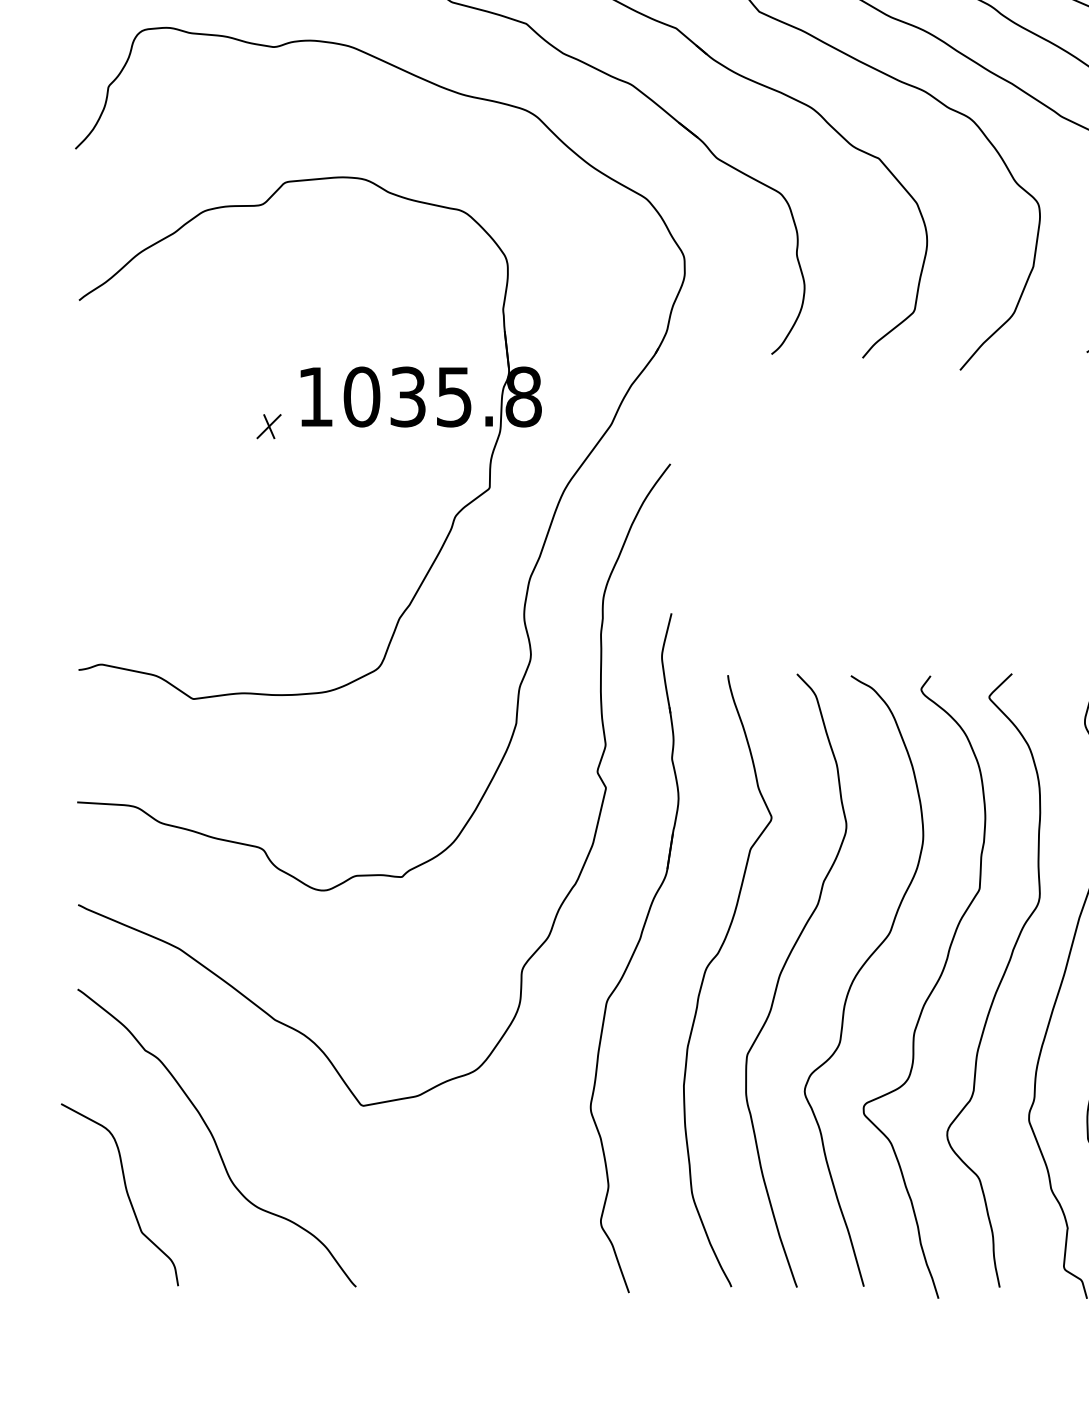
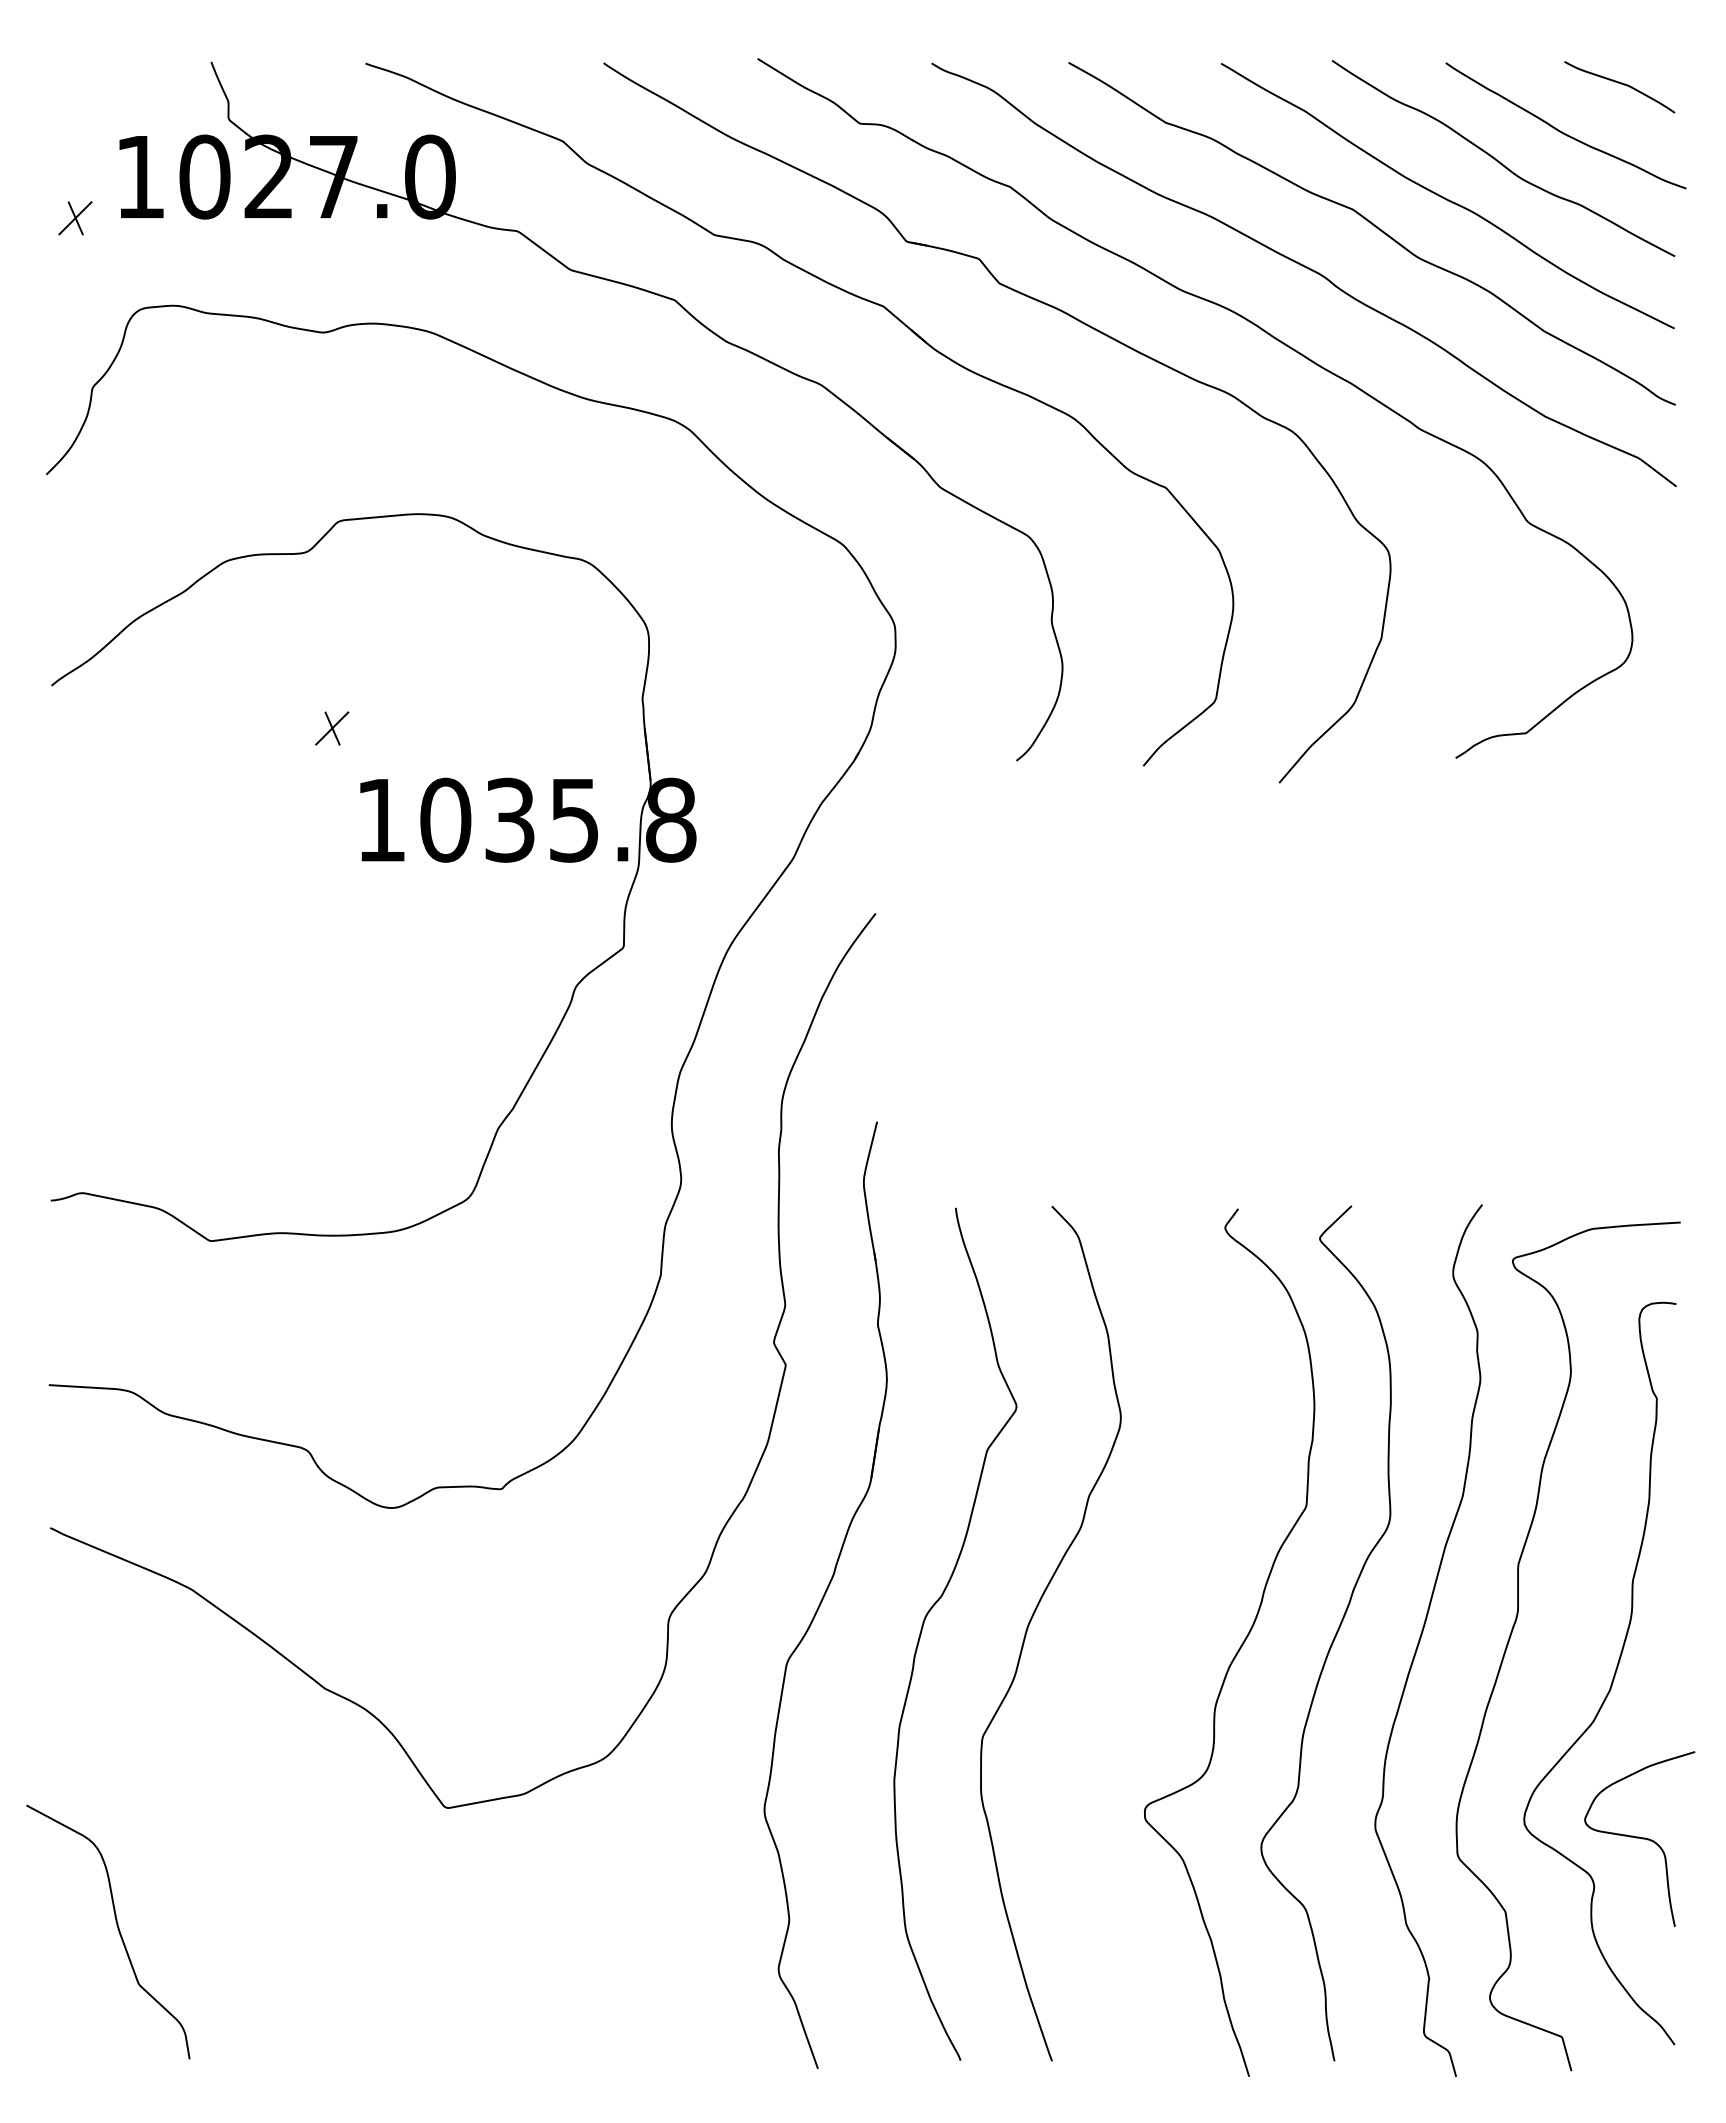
part: (269, 426) -> (332, 728), moved
curve: (856, 977) -> (1134, 1628), removed
curve: (214, 1139) -> (240, 1854), removed

